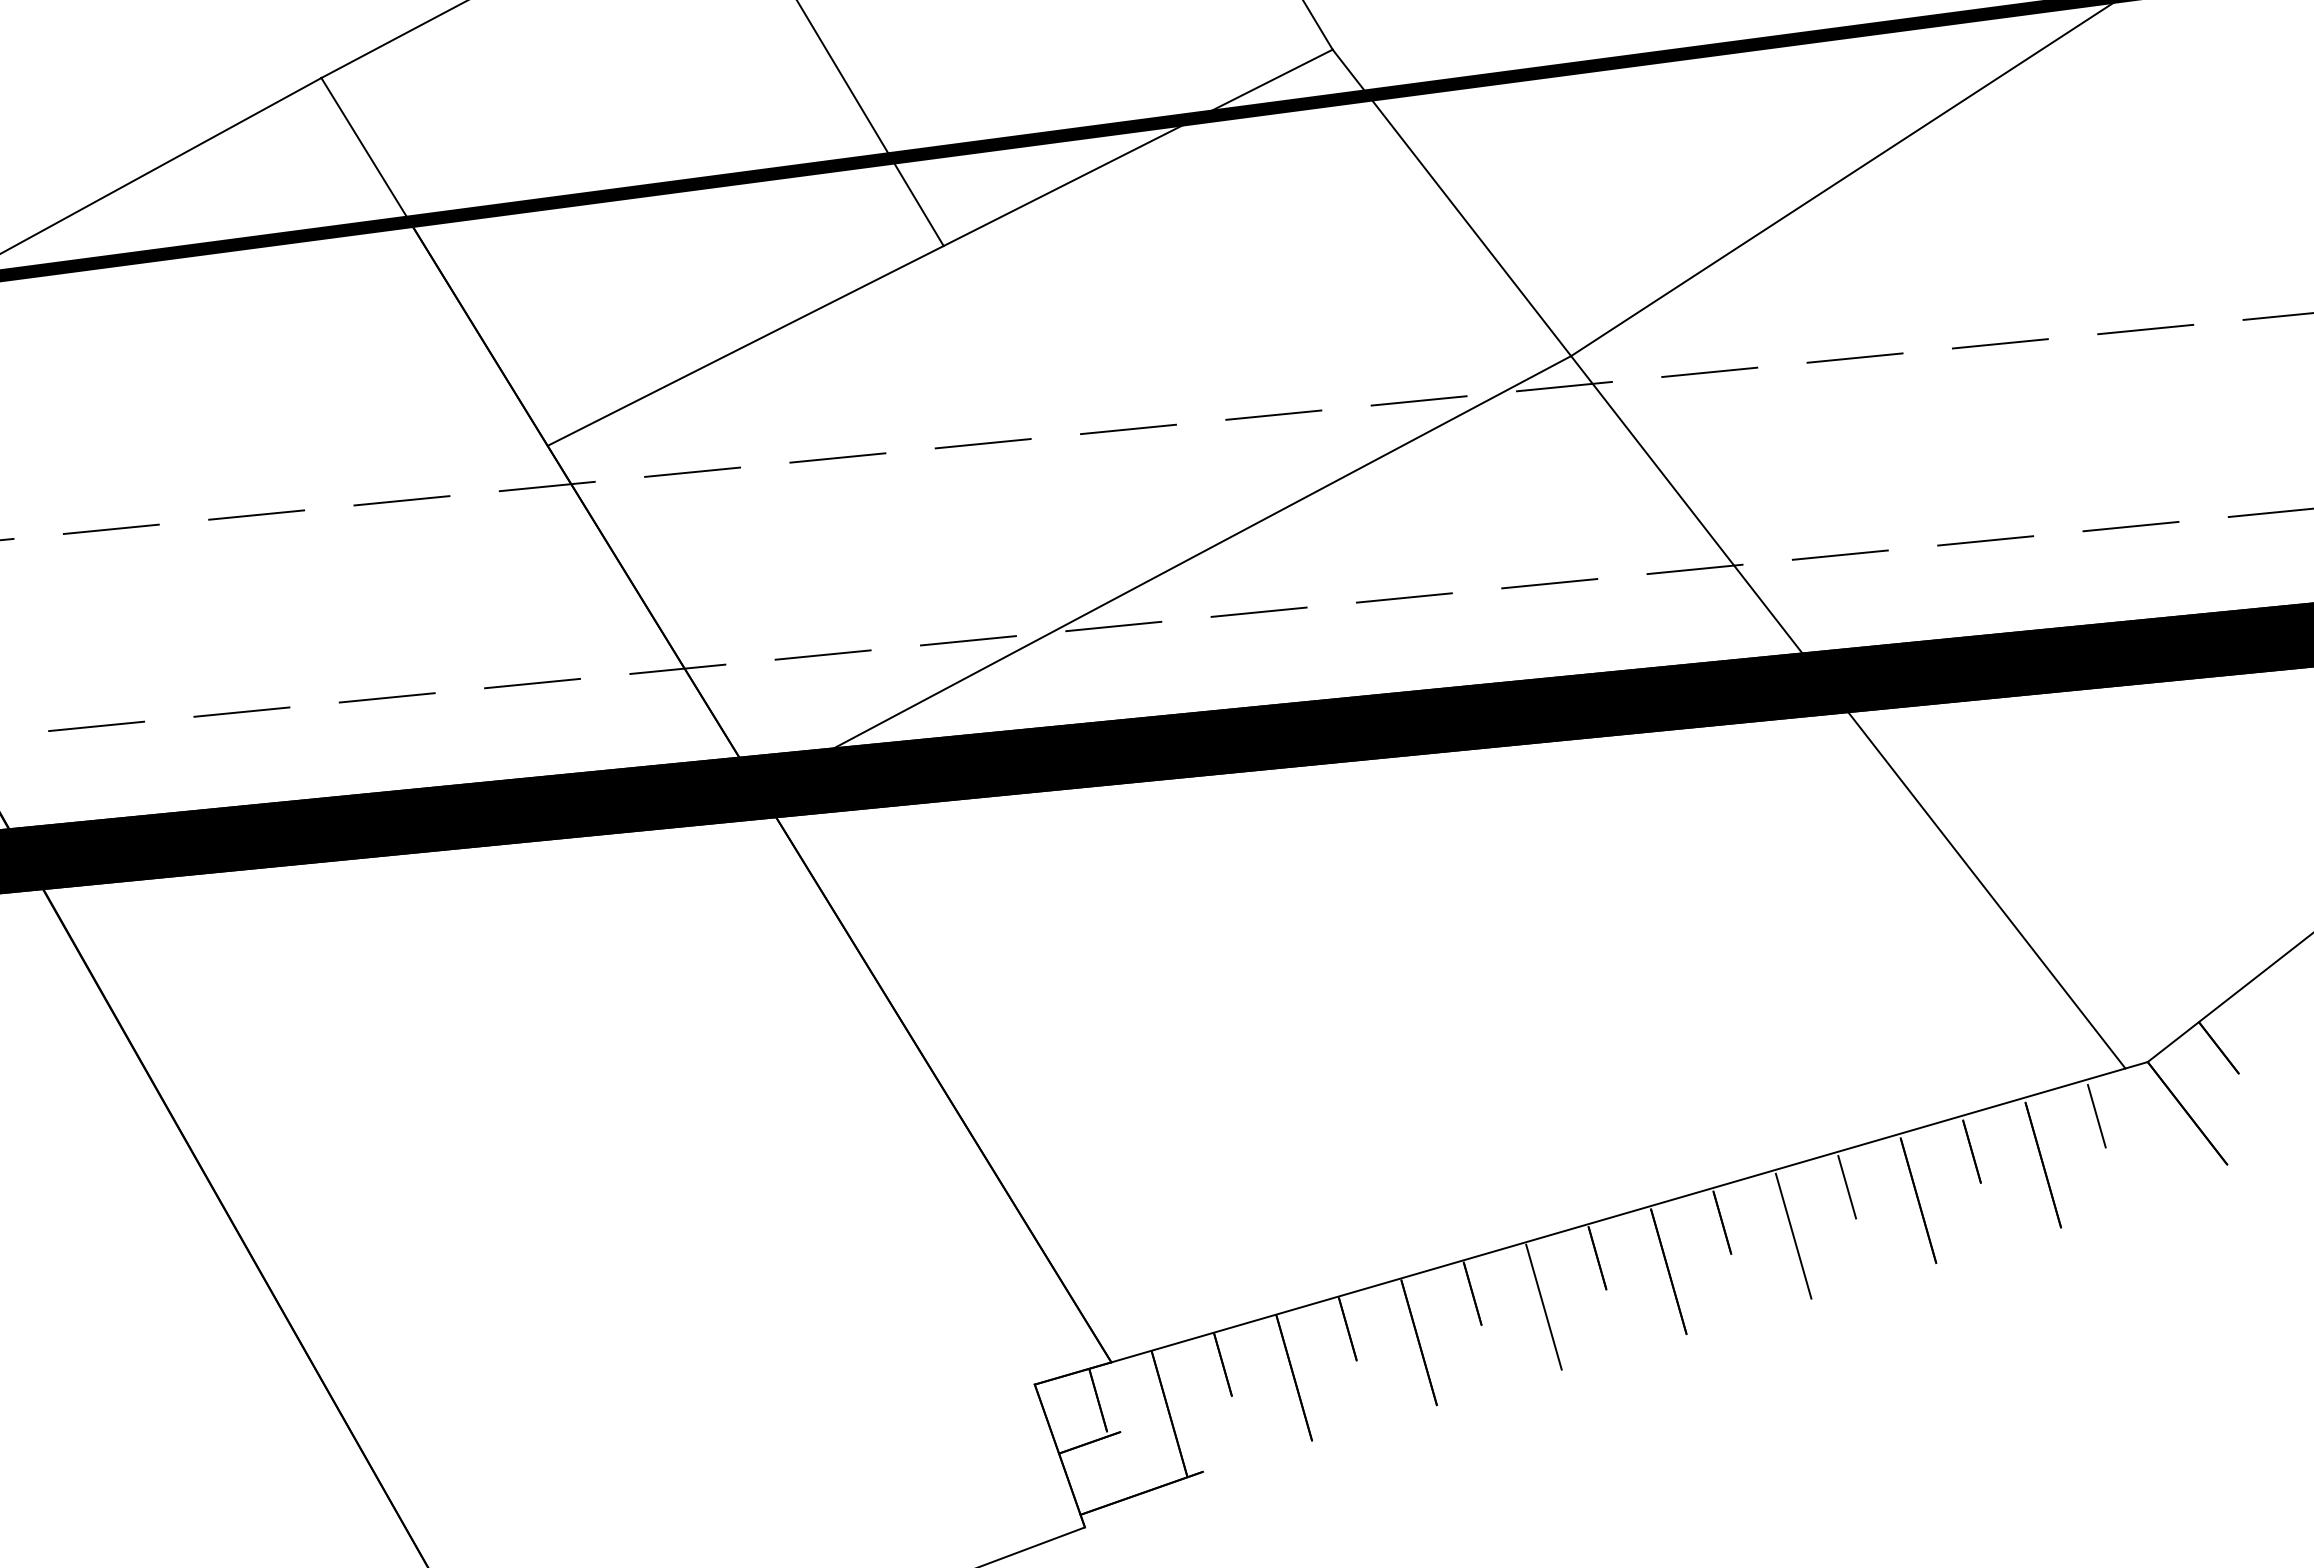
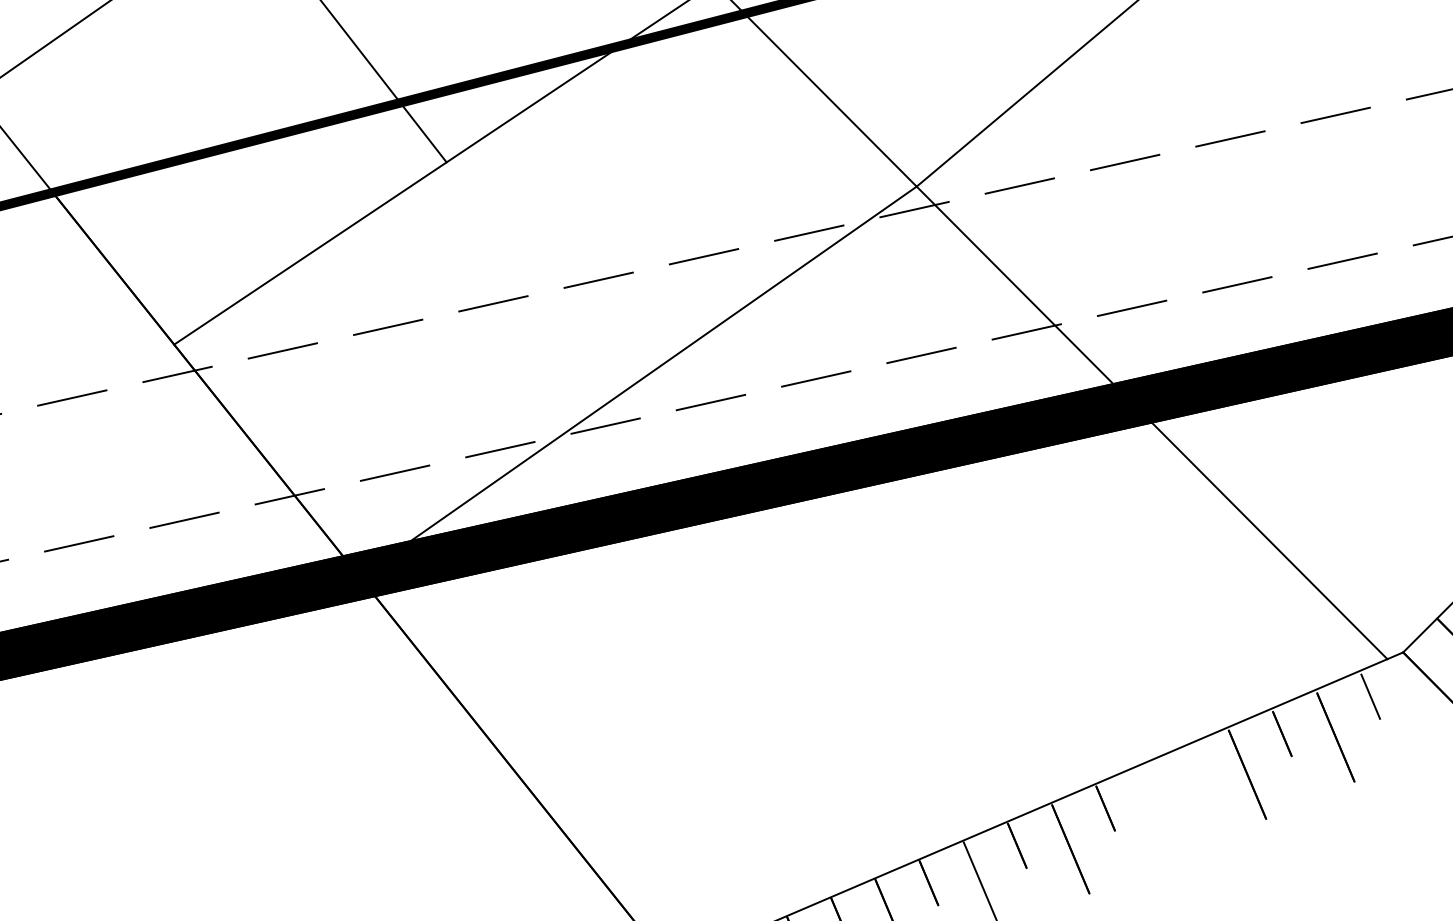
line: (1847, 1187) -> (1194, 771), removed
line: (1793, 1235) -> (1158, 811), removed

